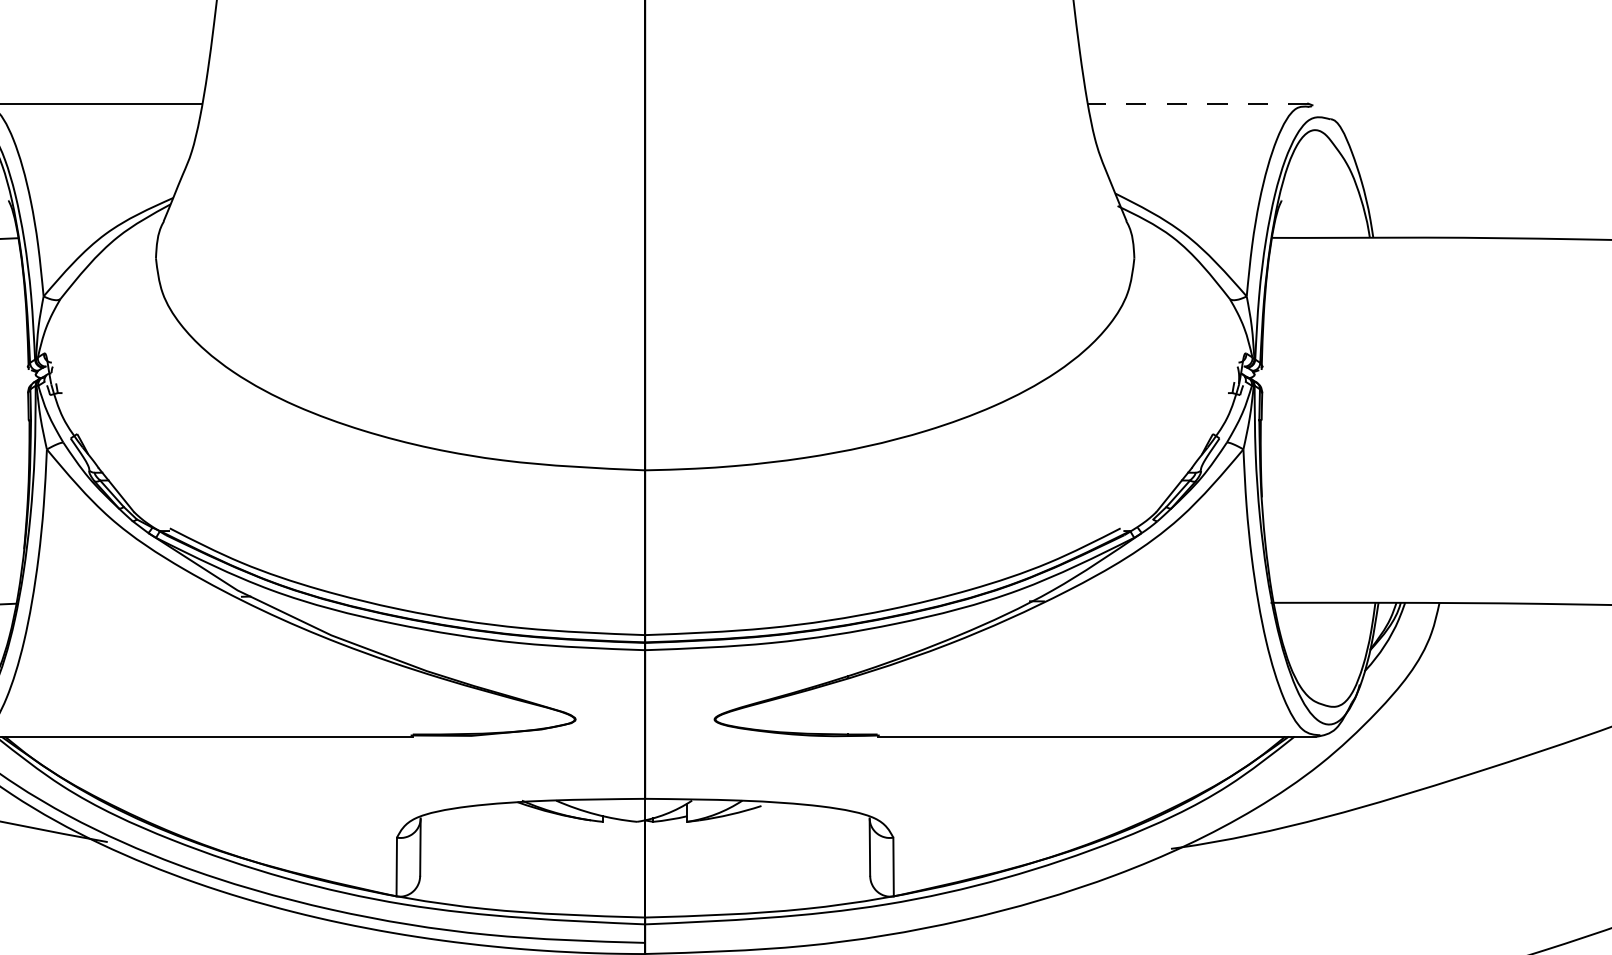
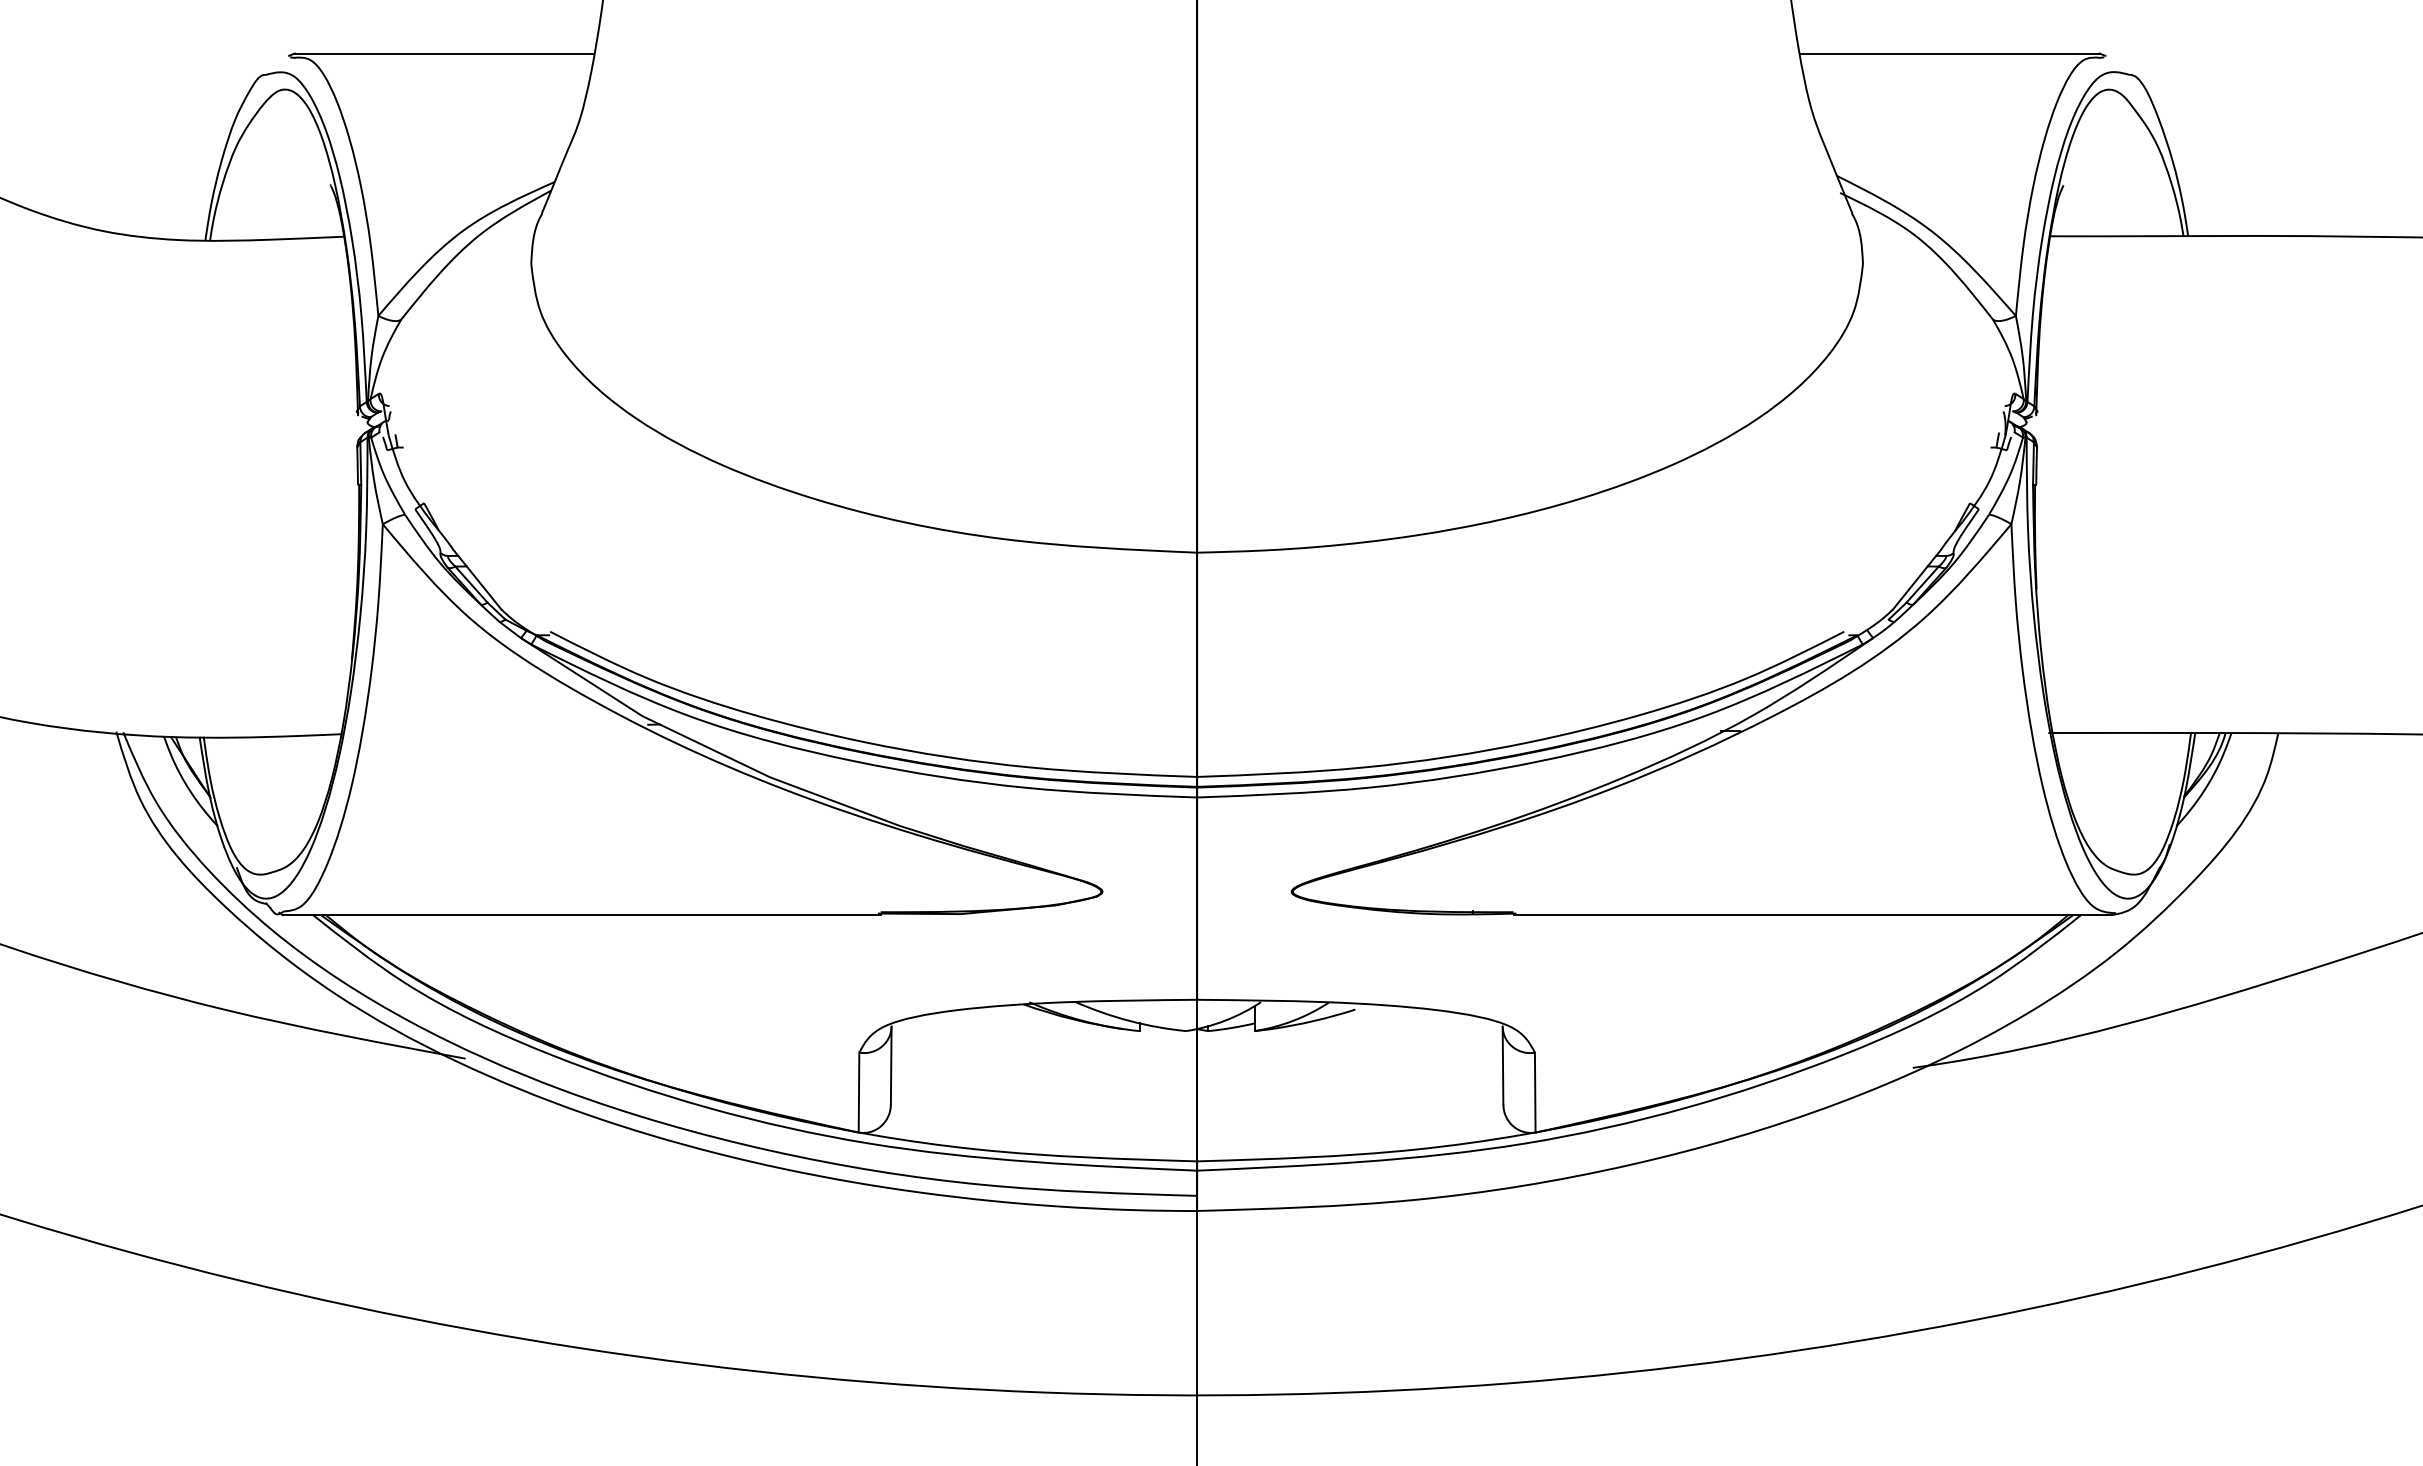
line: (1197, 103) -> (1949, 53), dashed -> solid

